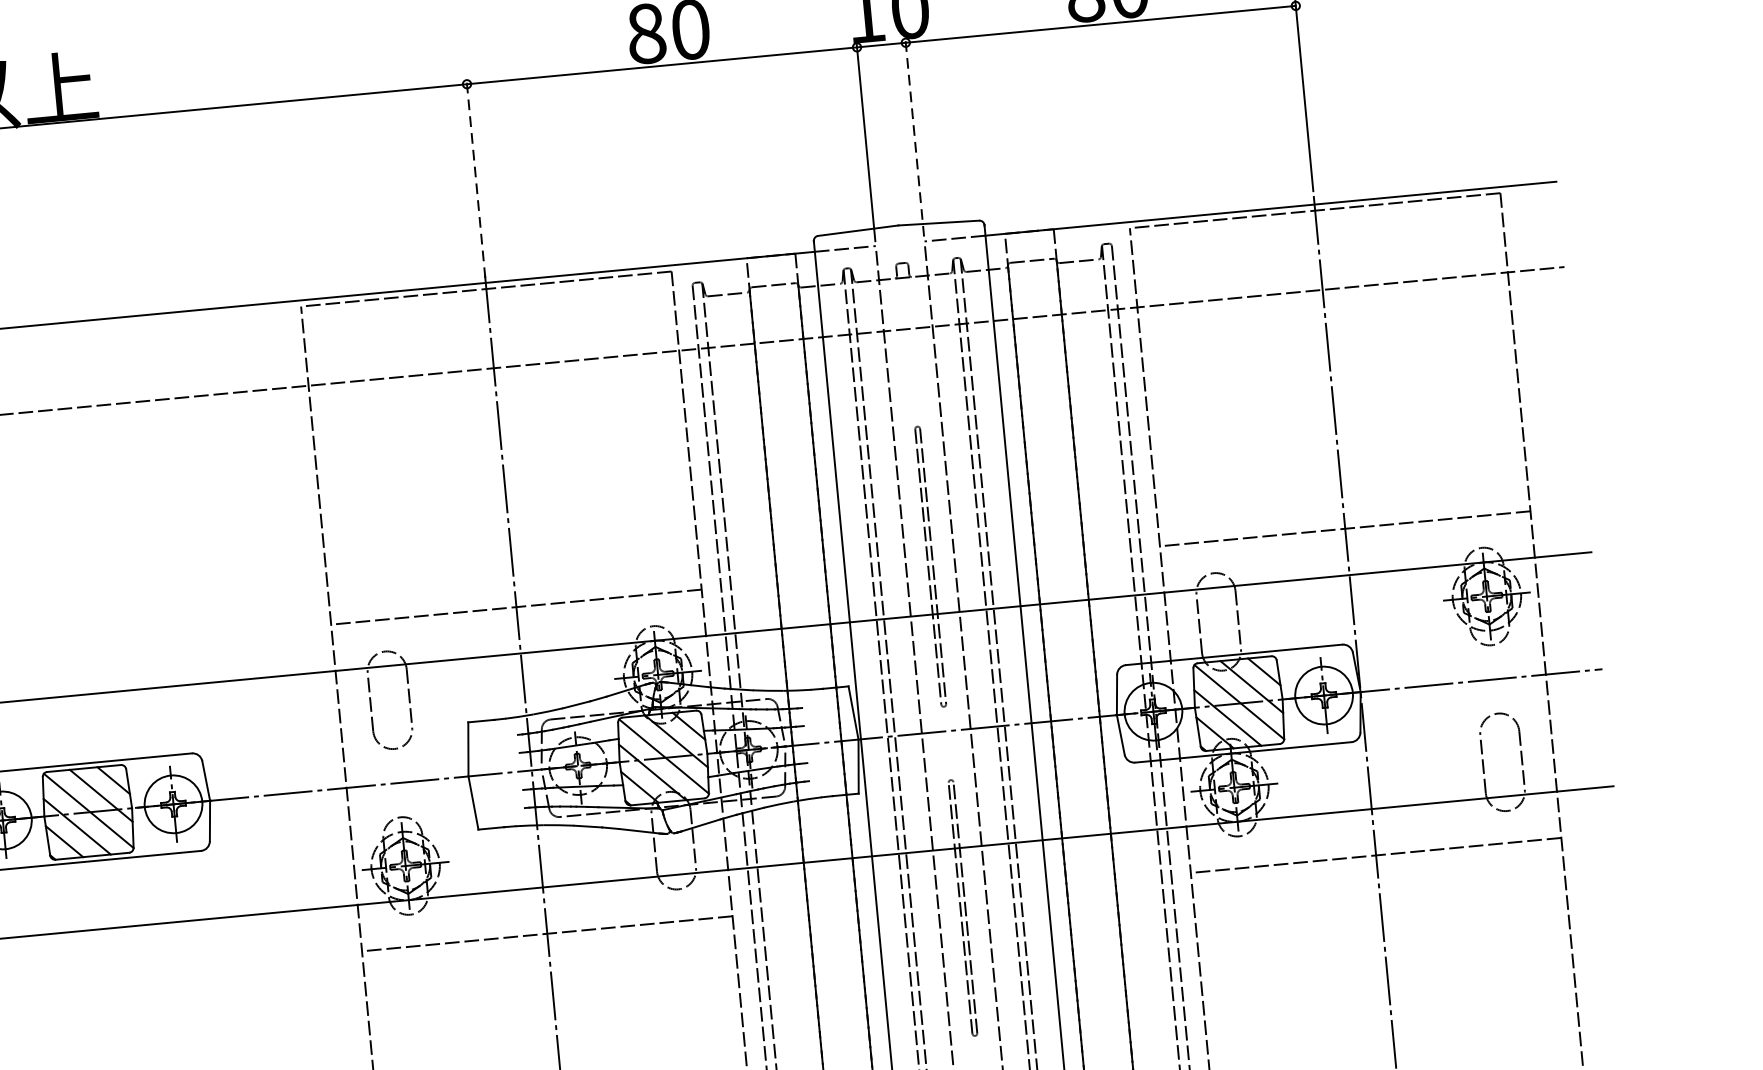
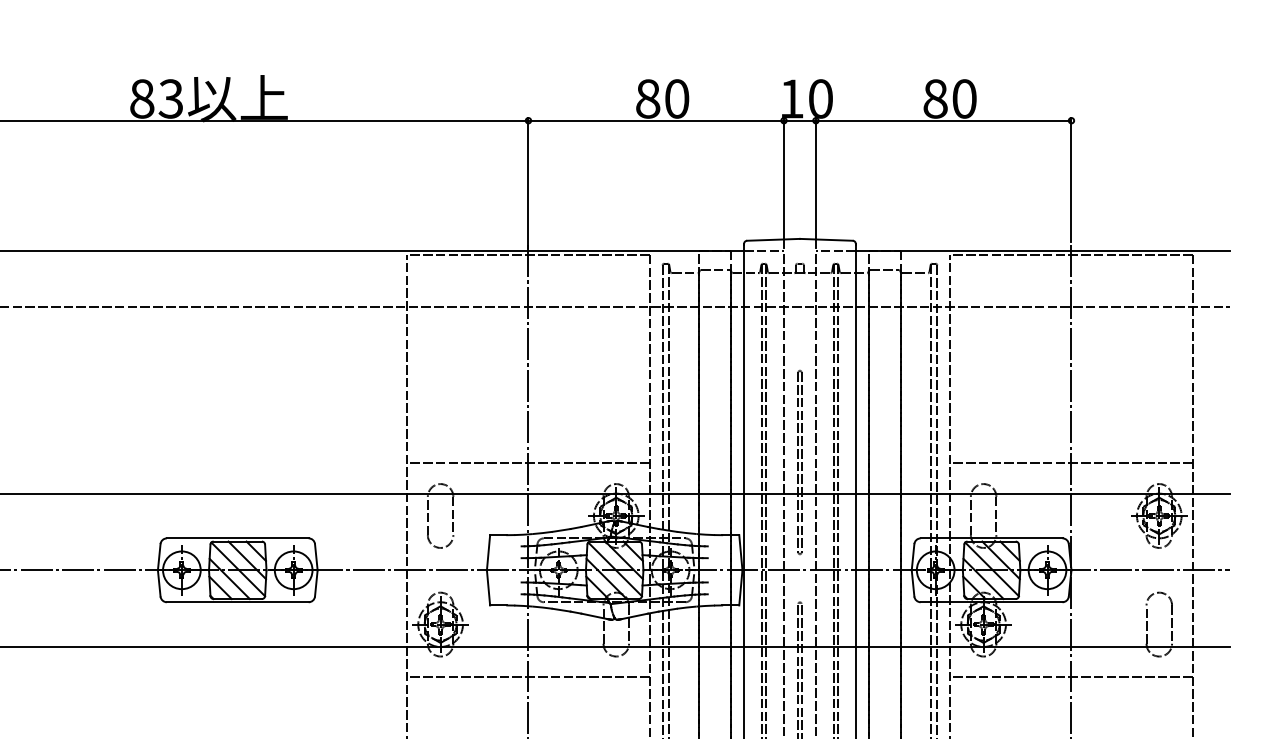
line: (914, 137) -> (815, 182), dashed -> solid
line: (475, 178) -> (528, 182), dashed -> solid

